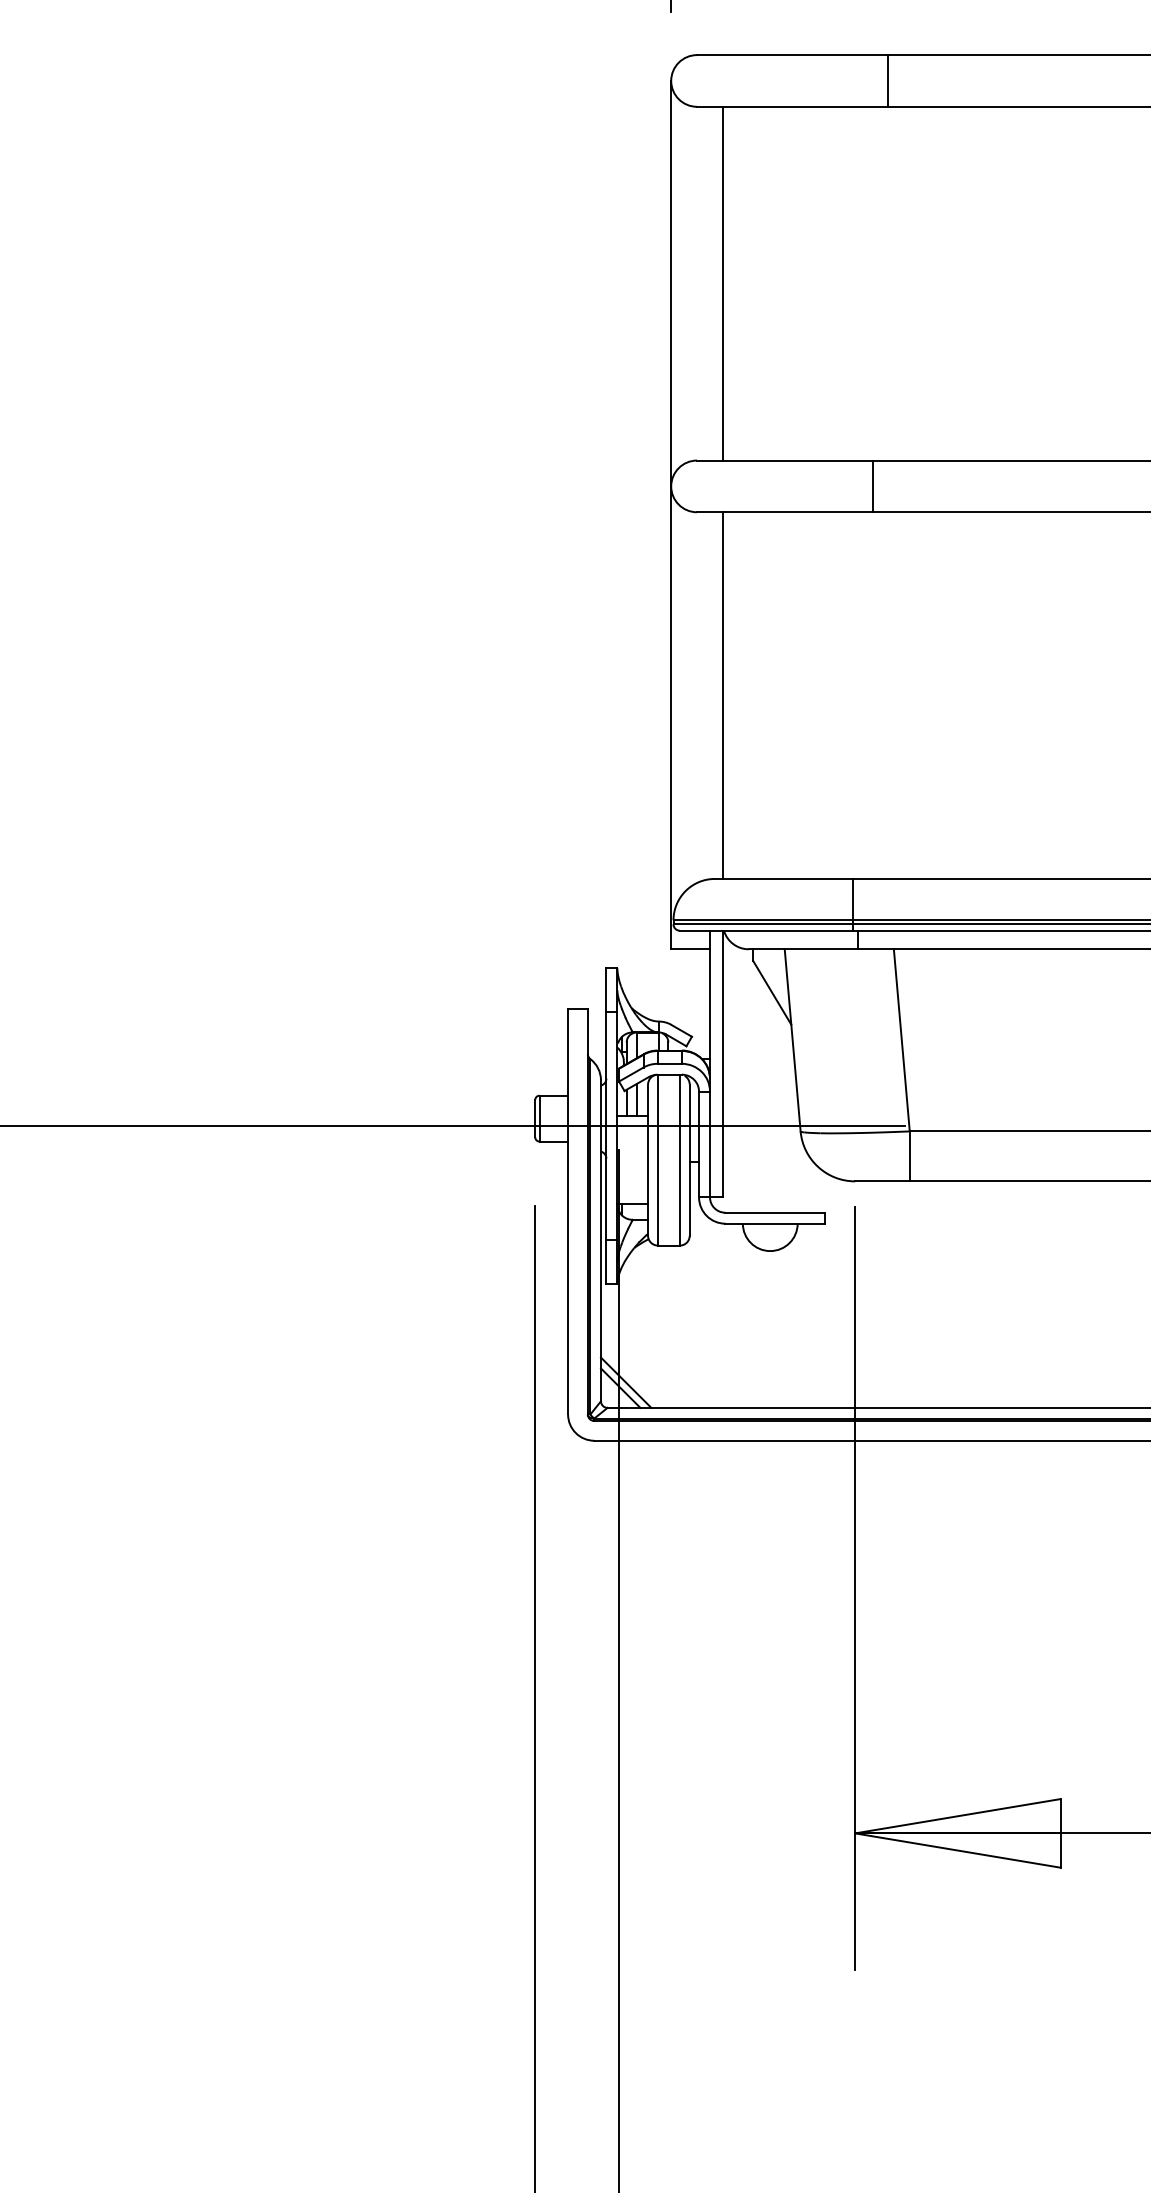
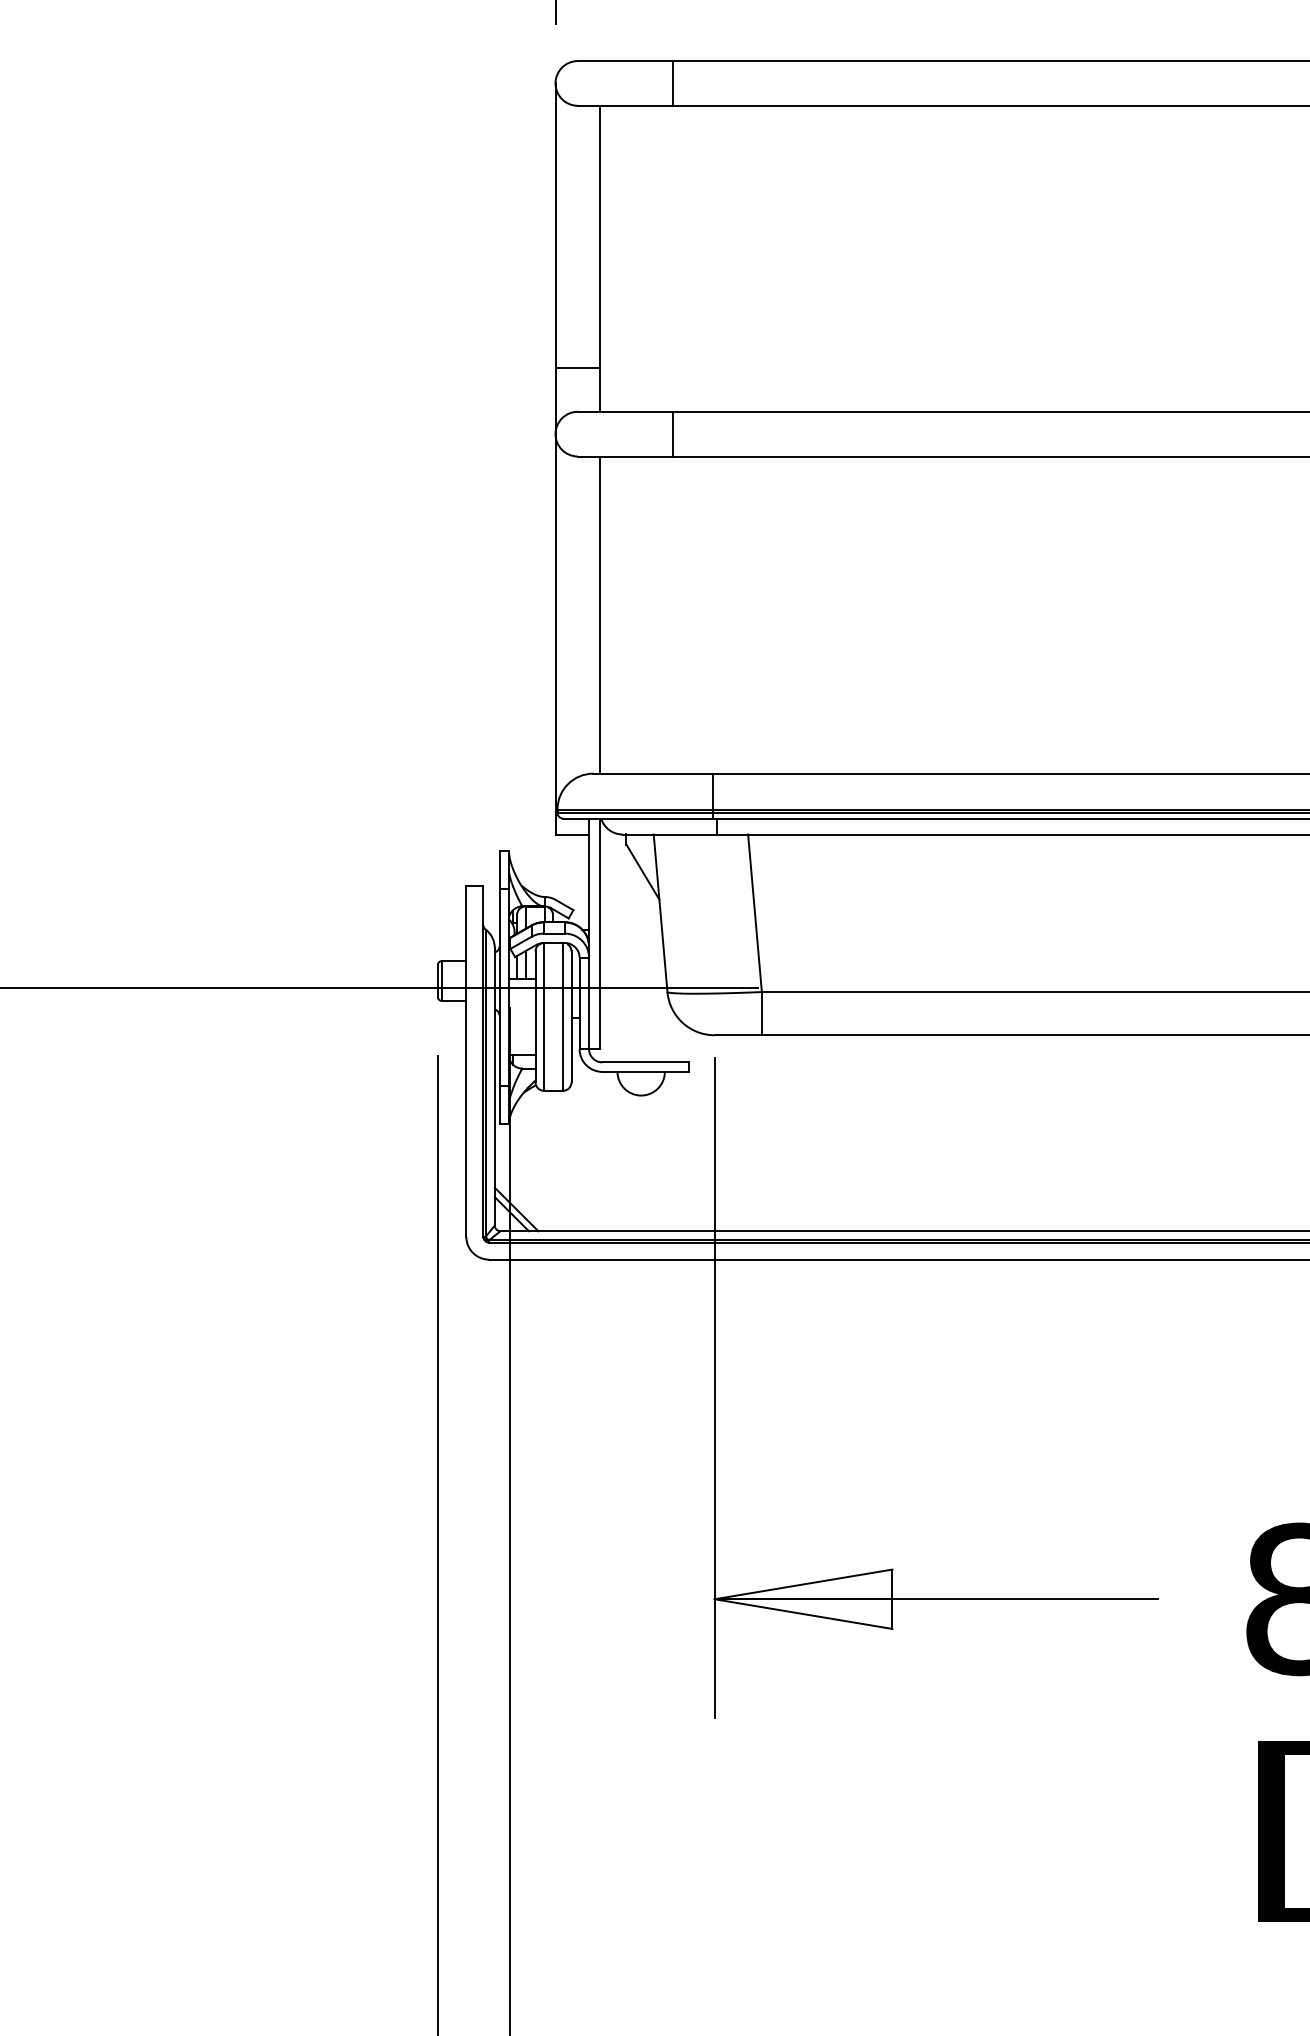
line: (887, 81) -> (672, 83), moved
line: (696, 409) -> (577, 367), added
line: (872, 485) -> (672, 433), moved

